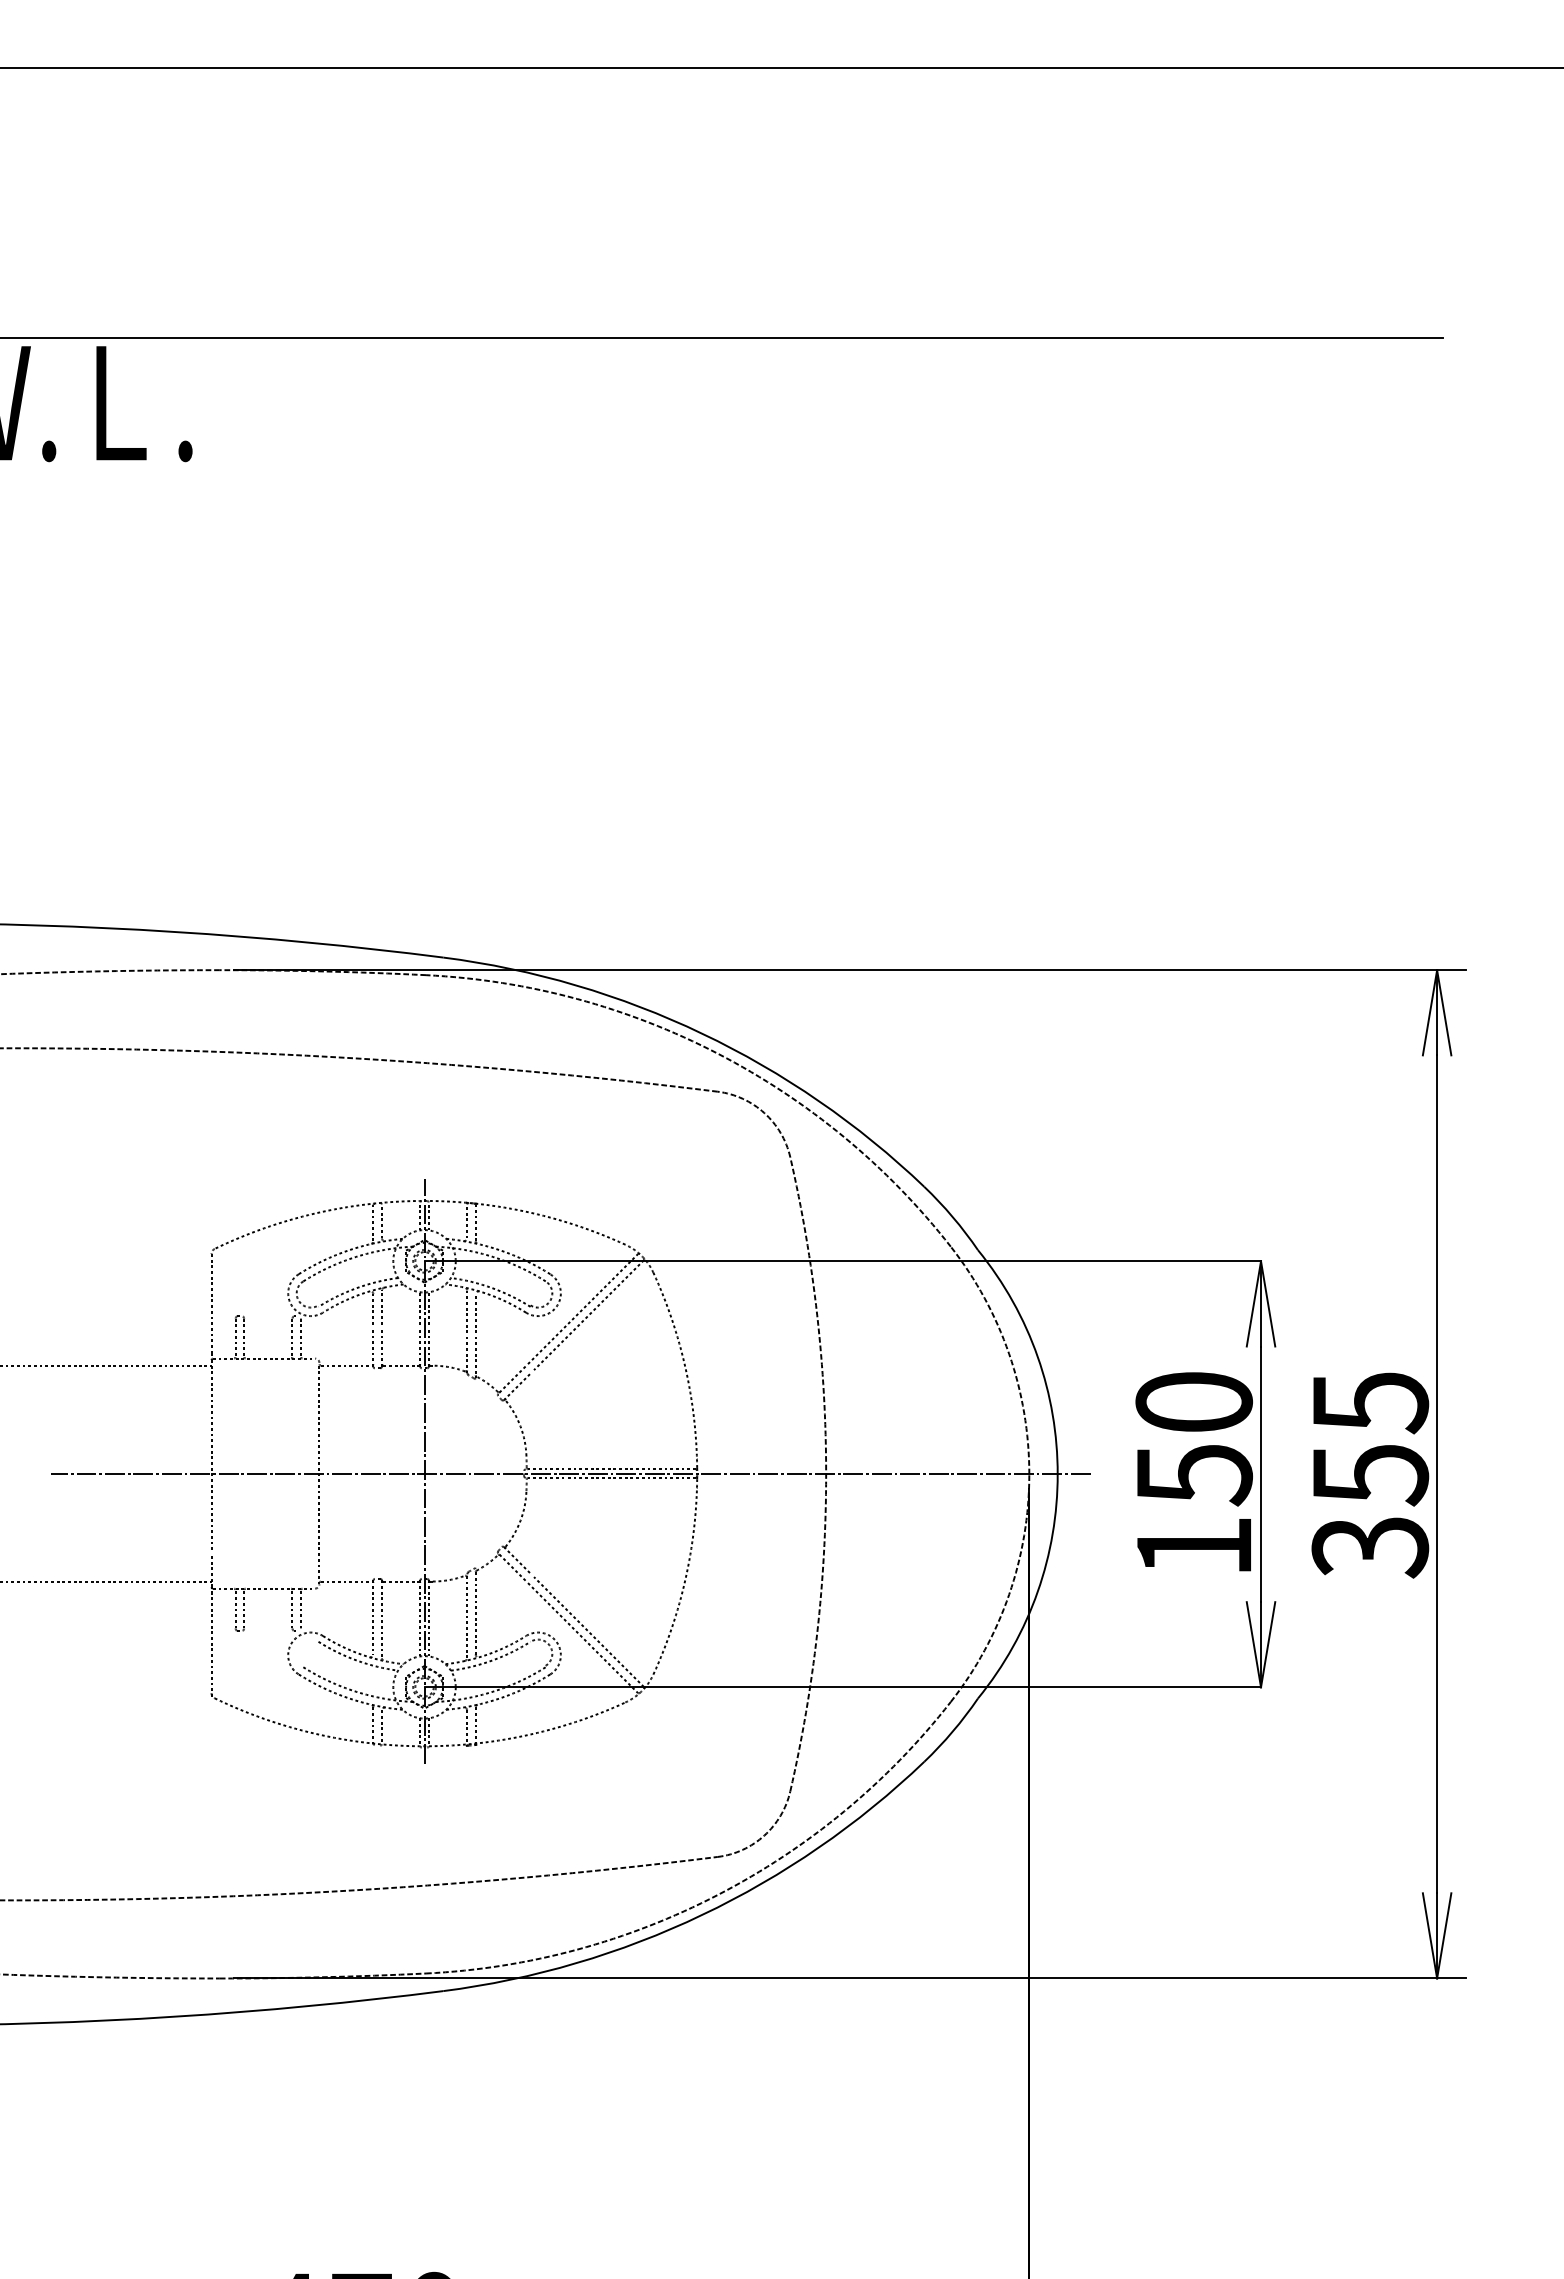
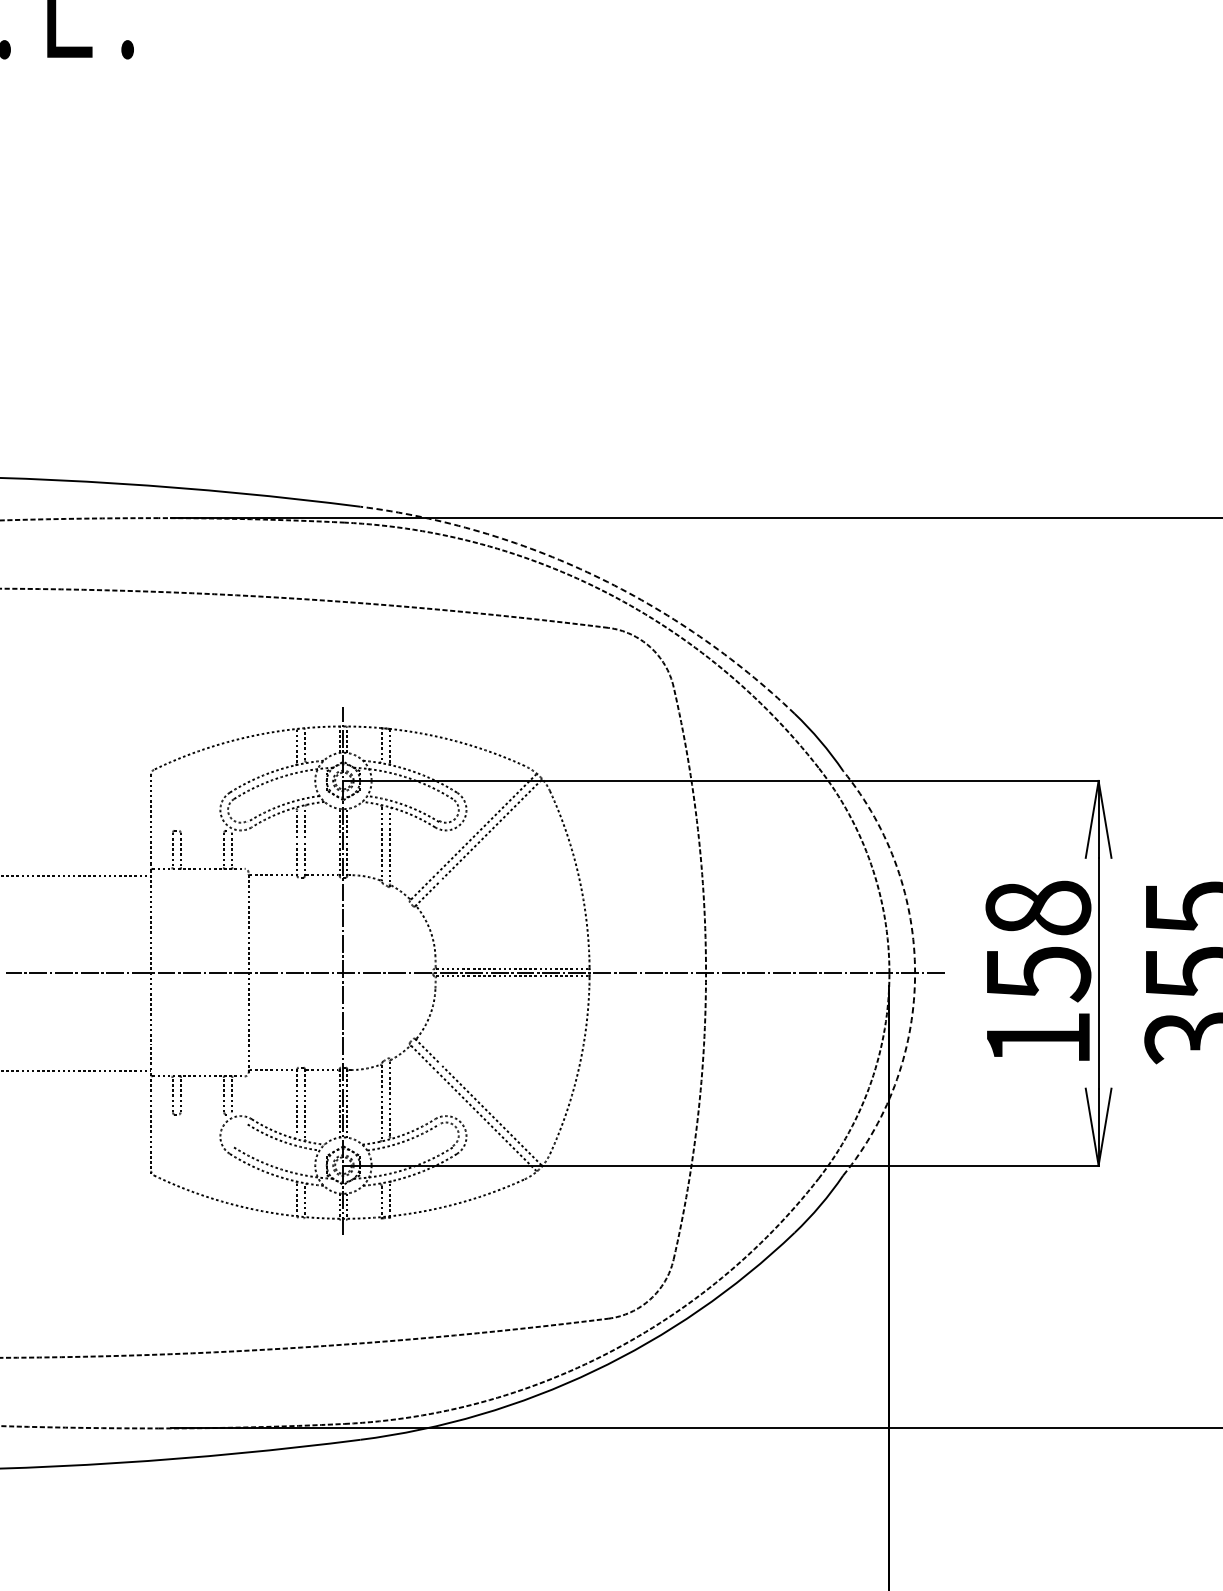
arc: (702, 1033) -> (594, 575), solid -> dashed
text: (1193, 1402) -> (1037, 908), 150 -> 158
arc: (1057, 1474) -> (914, 973), solid -> dashed

